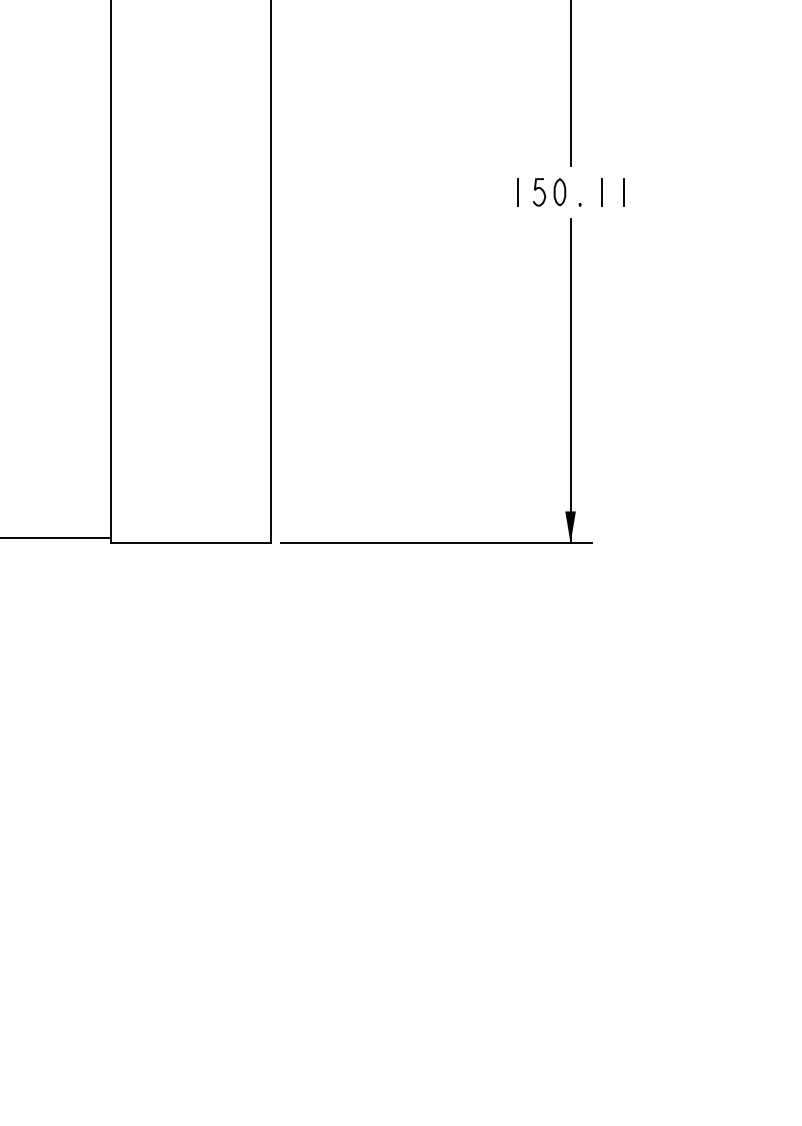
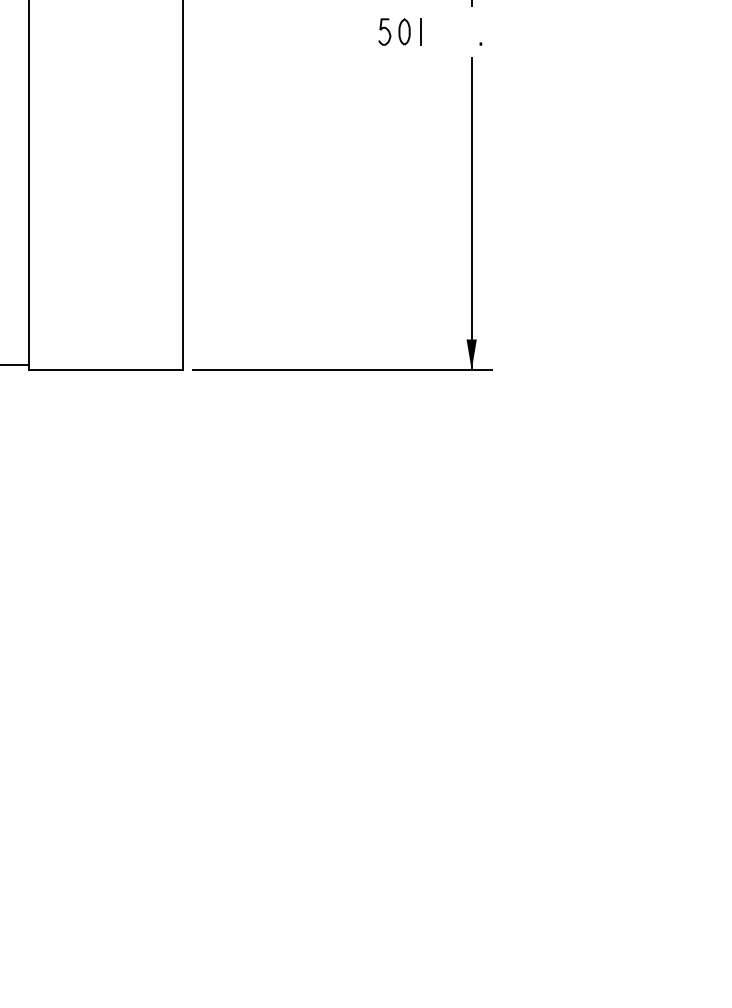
part: (549, 192) -> (394, 32), moved
line: (601, 192) -> (501, 32), removed
line: (623, 192) -> (522, 32), removed

